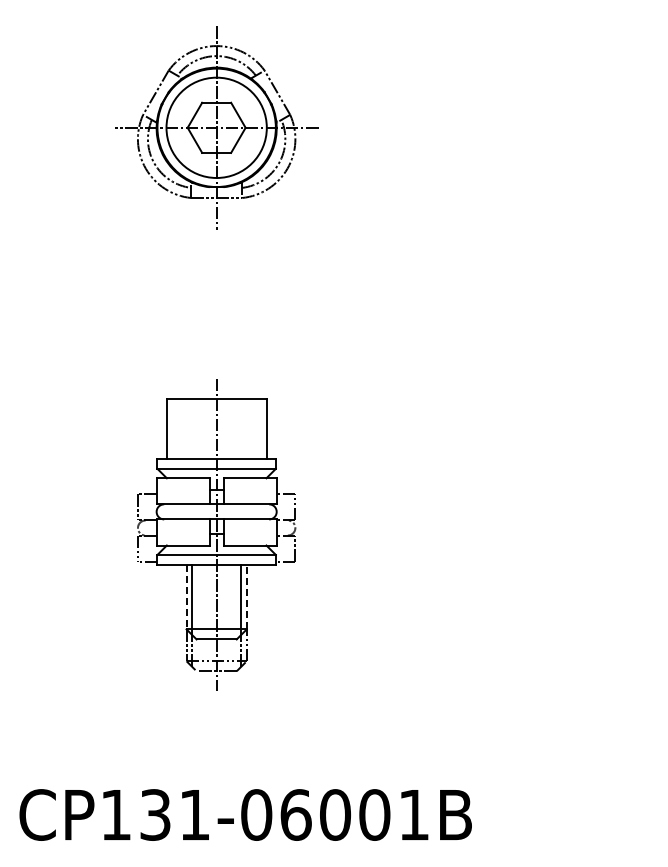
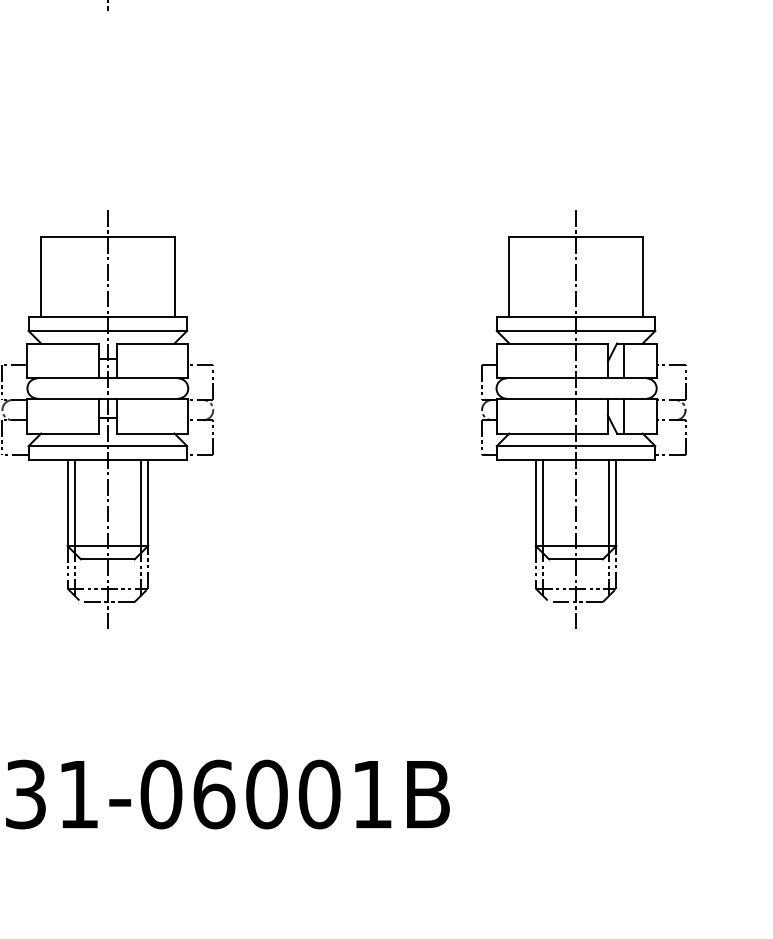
part: (571, 534) -> (583, 418), added
line: (246, 596) -> (147, 501), dashed -> solid
line: (186, 597) -> (67, 503), dashed -> solid

